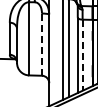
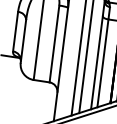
line: (42, 44) -> (55, 43), dashed -> solid
line: (82, 55) -> (102, 63), dashed -> solid

